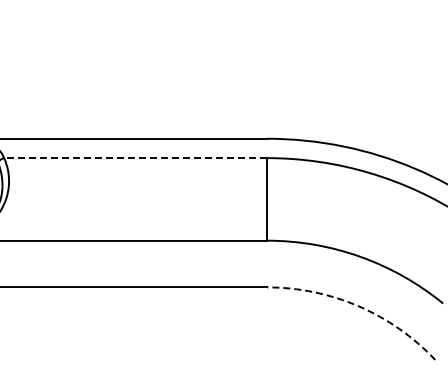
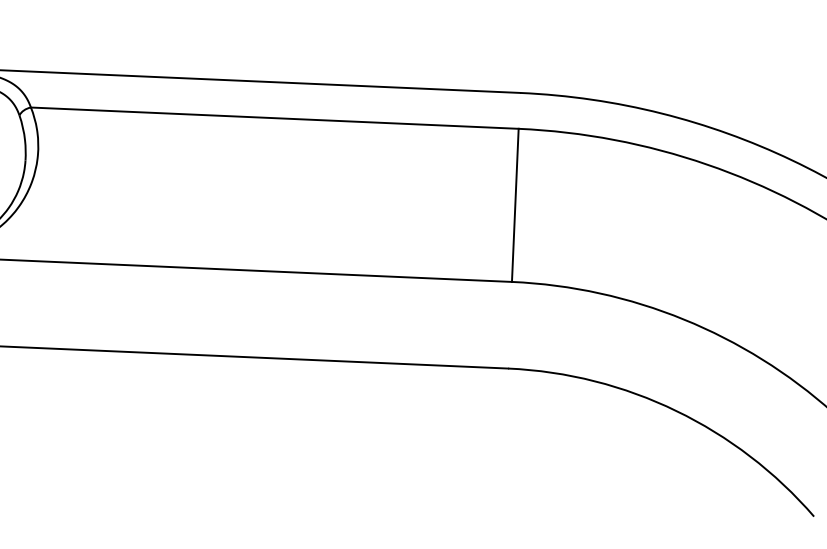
line: (135, 158) -> (274, 118), dashed -> solid
arc: (358, 306) -> (676, 411), dashed -> solid

